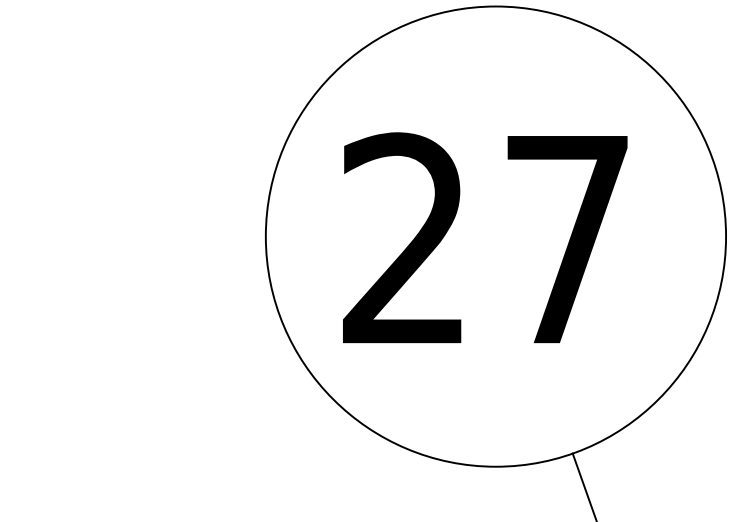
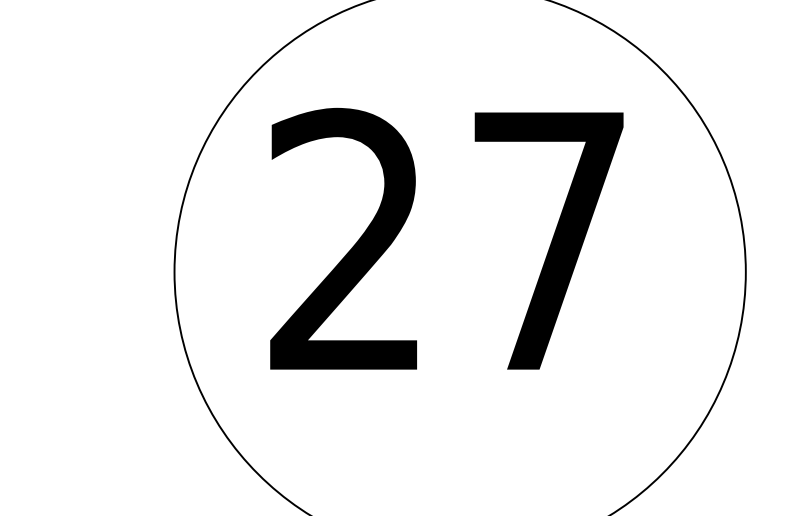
text: (485, 237) -> (447, 238), moved

